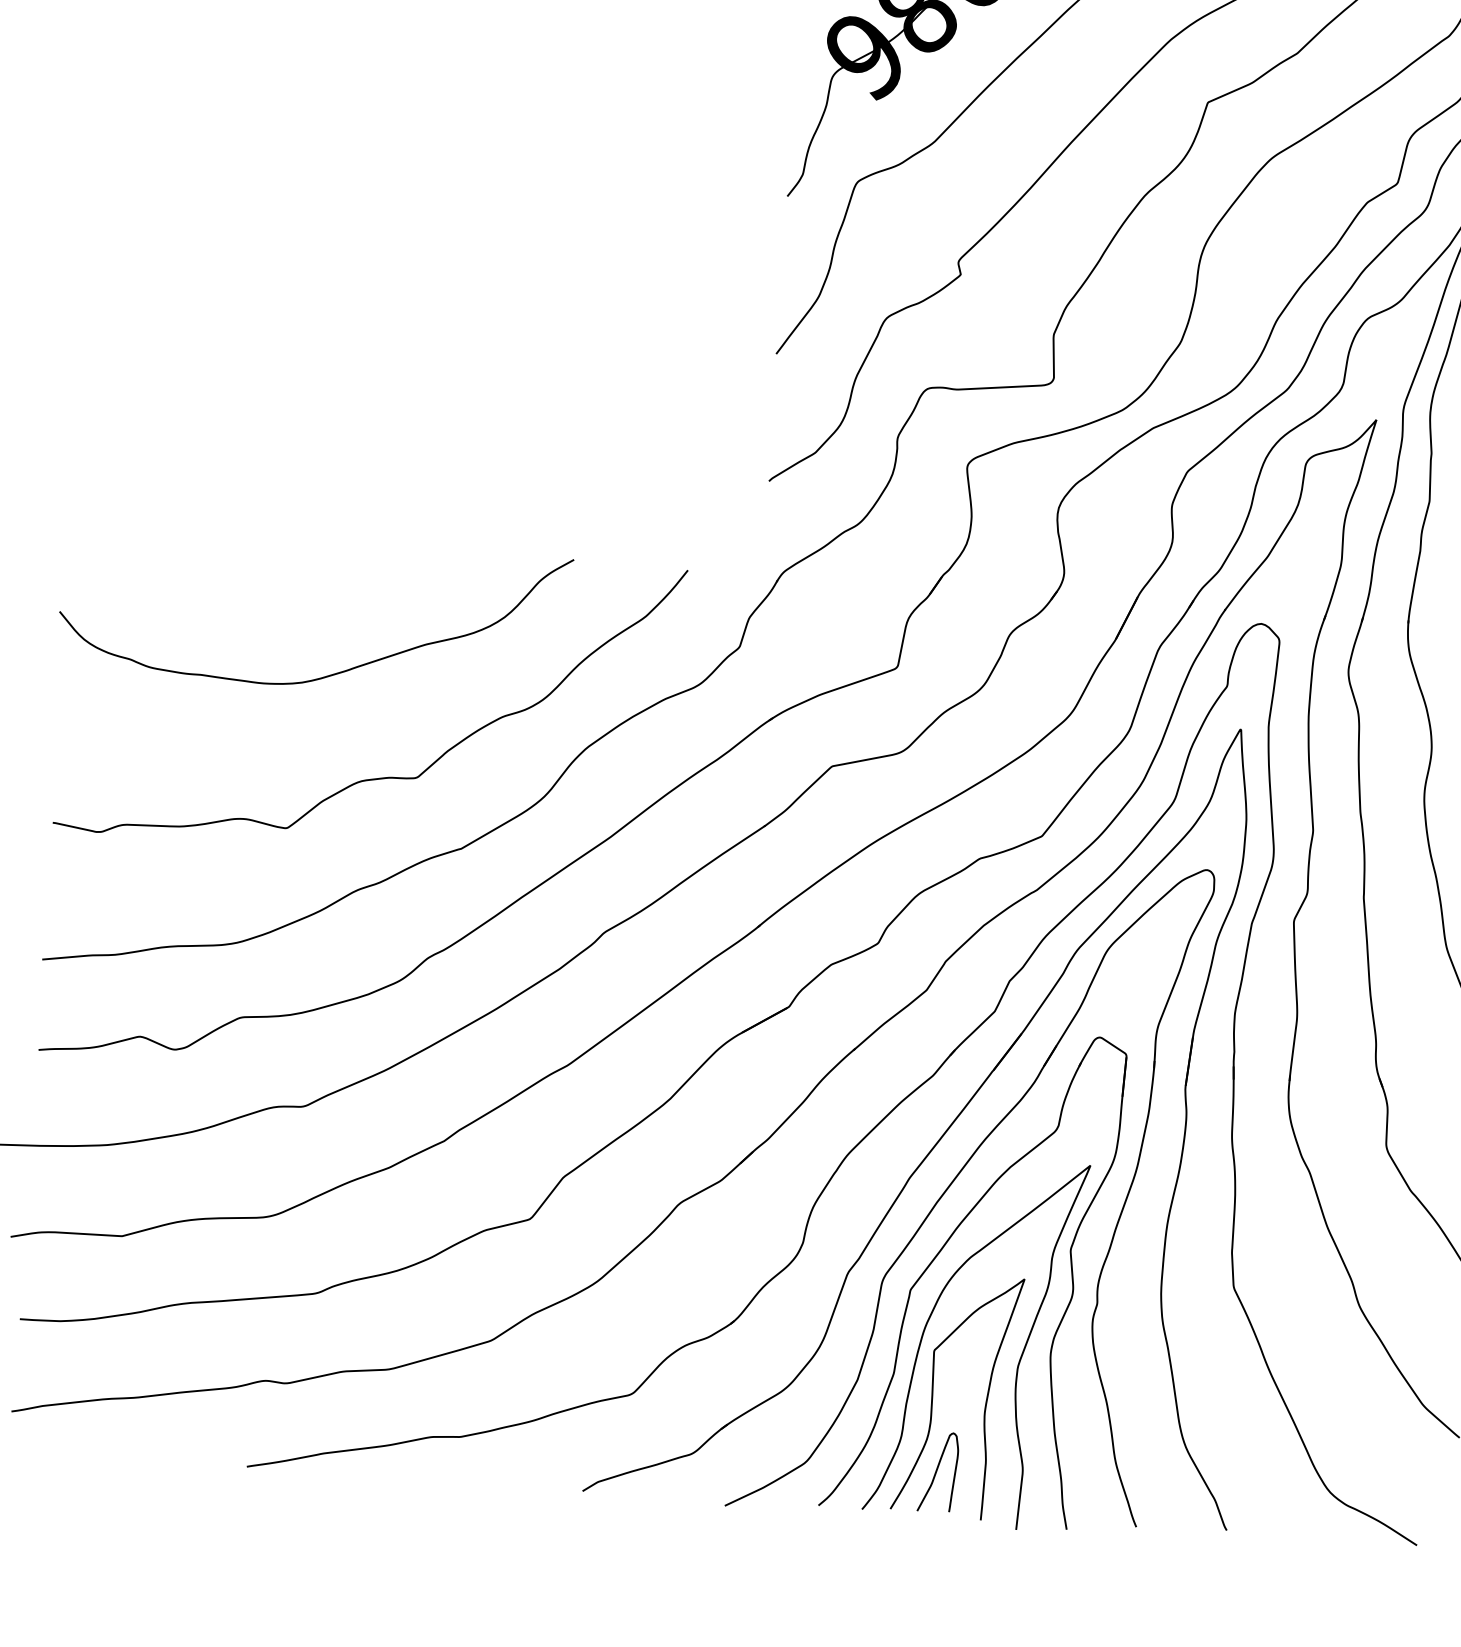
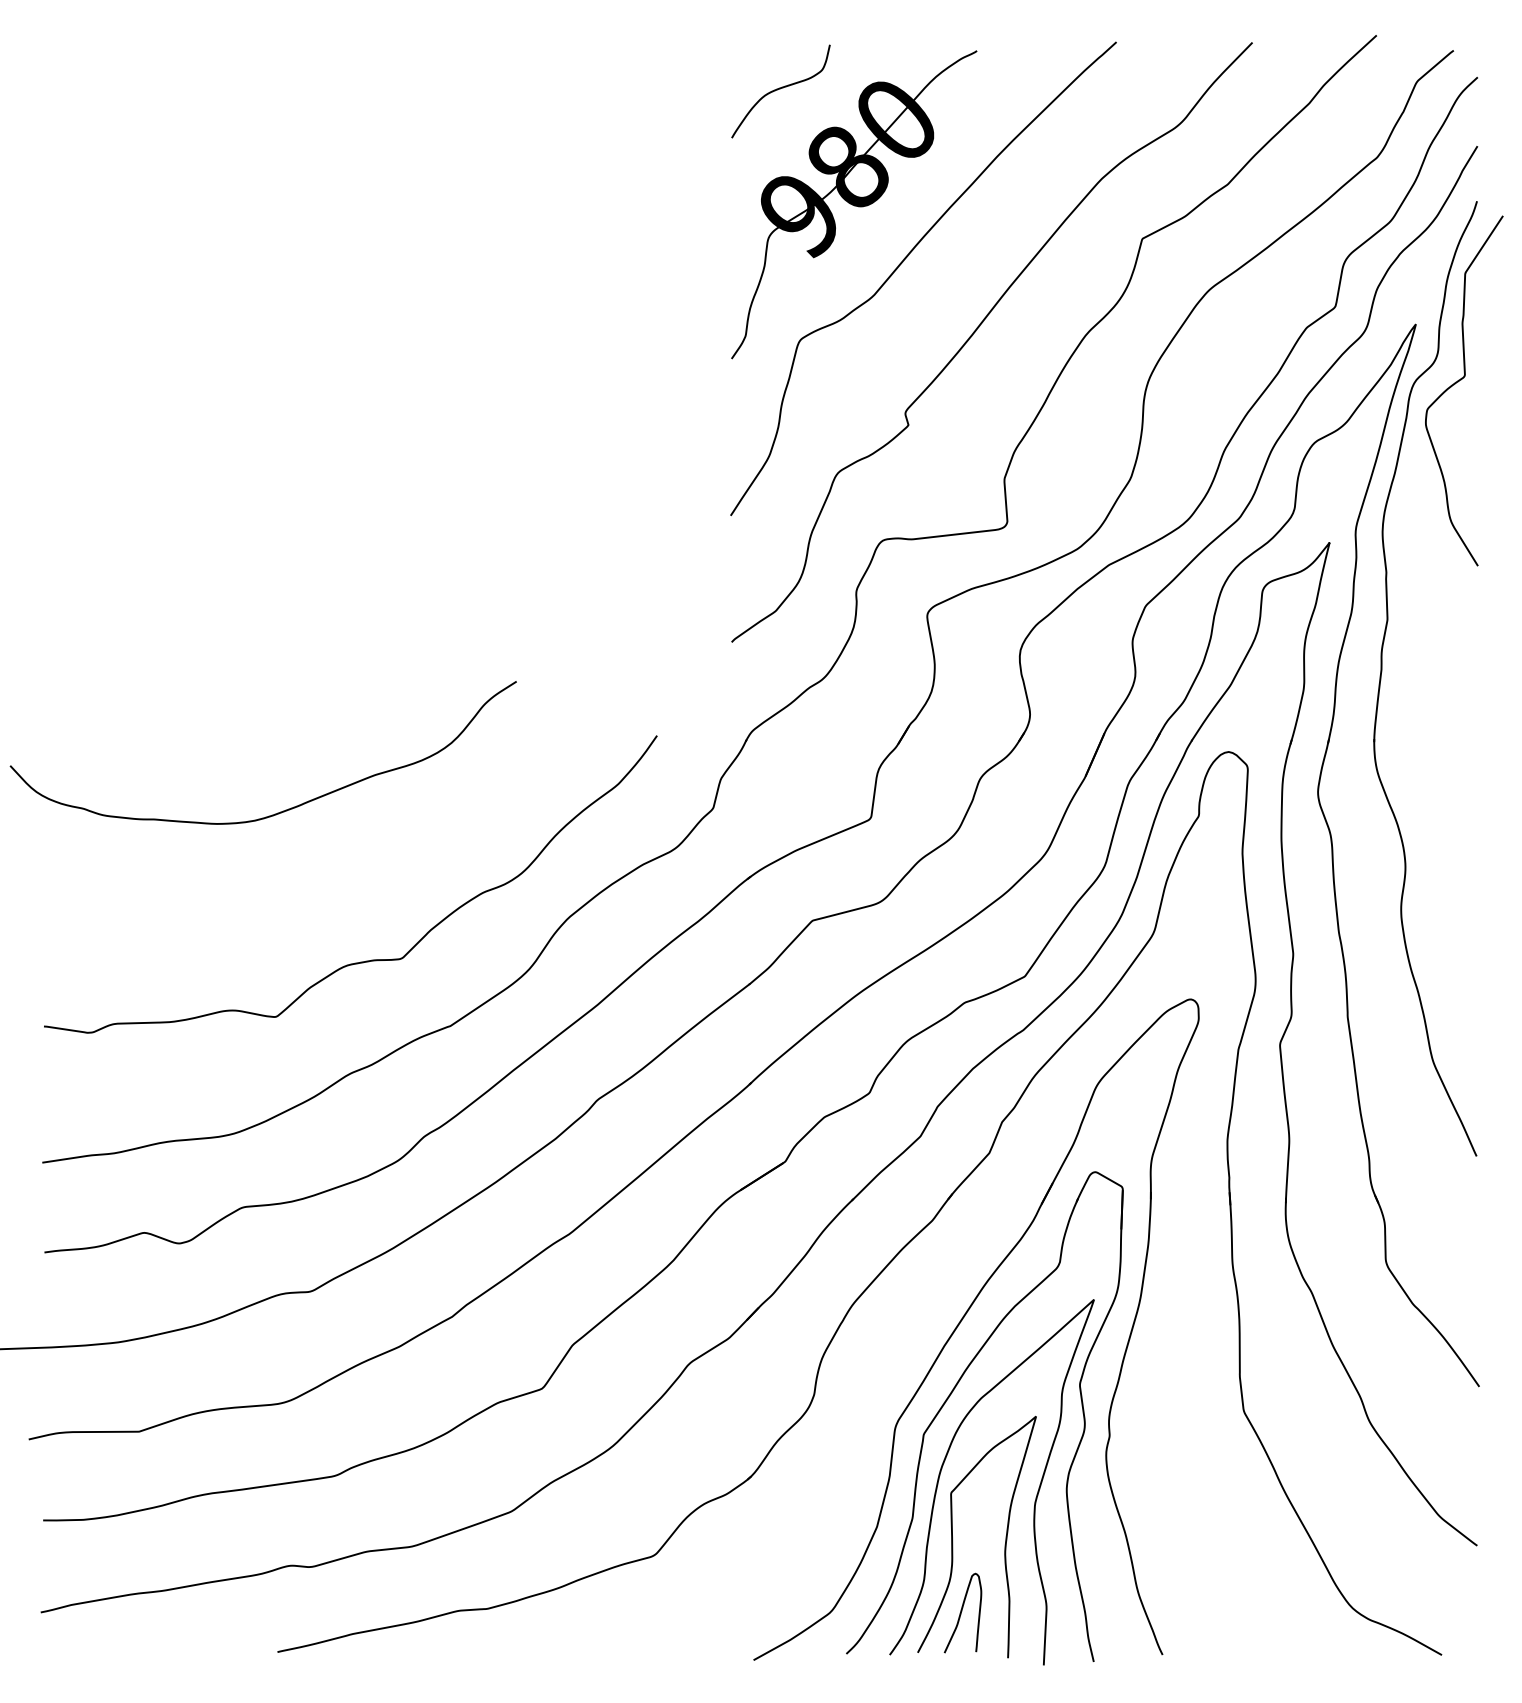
curve: (333, 673) -> (285, 809), moved
part: (949, 1125) -> (951, 1269), removed

